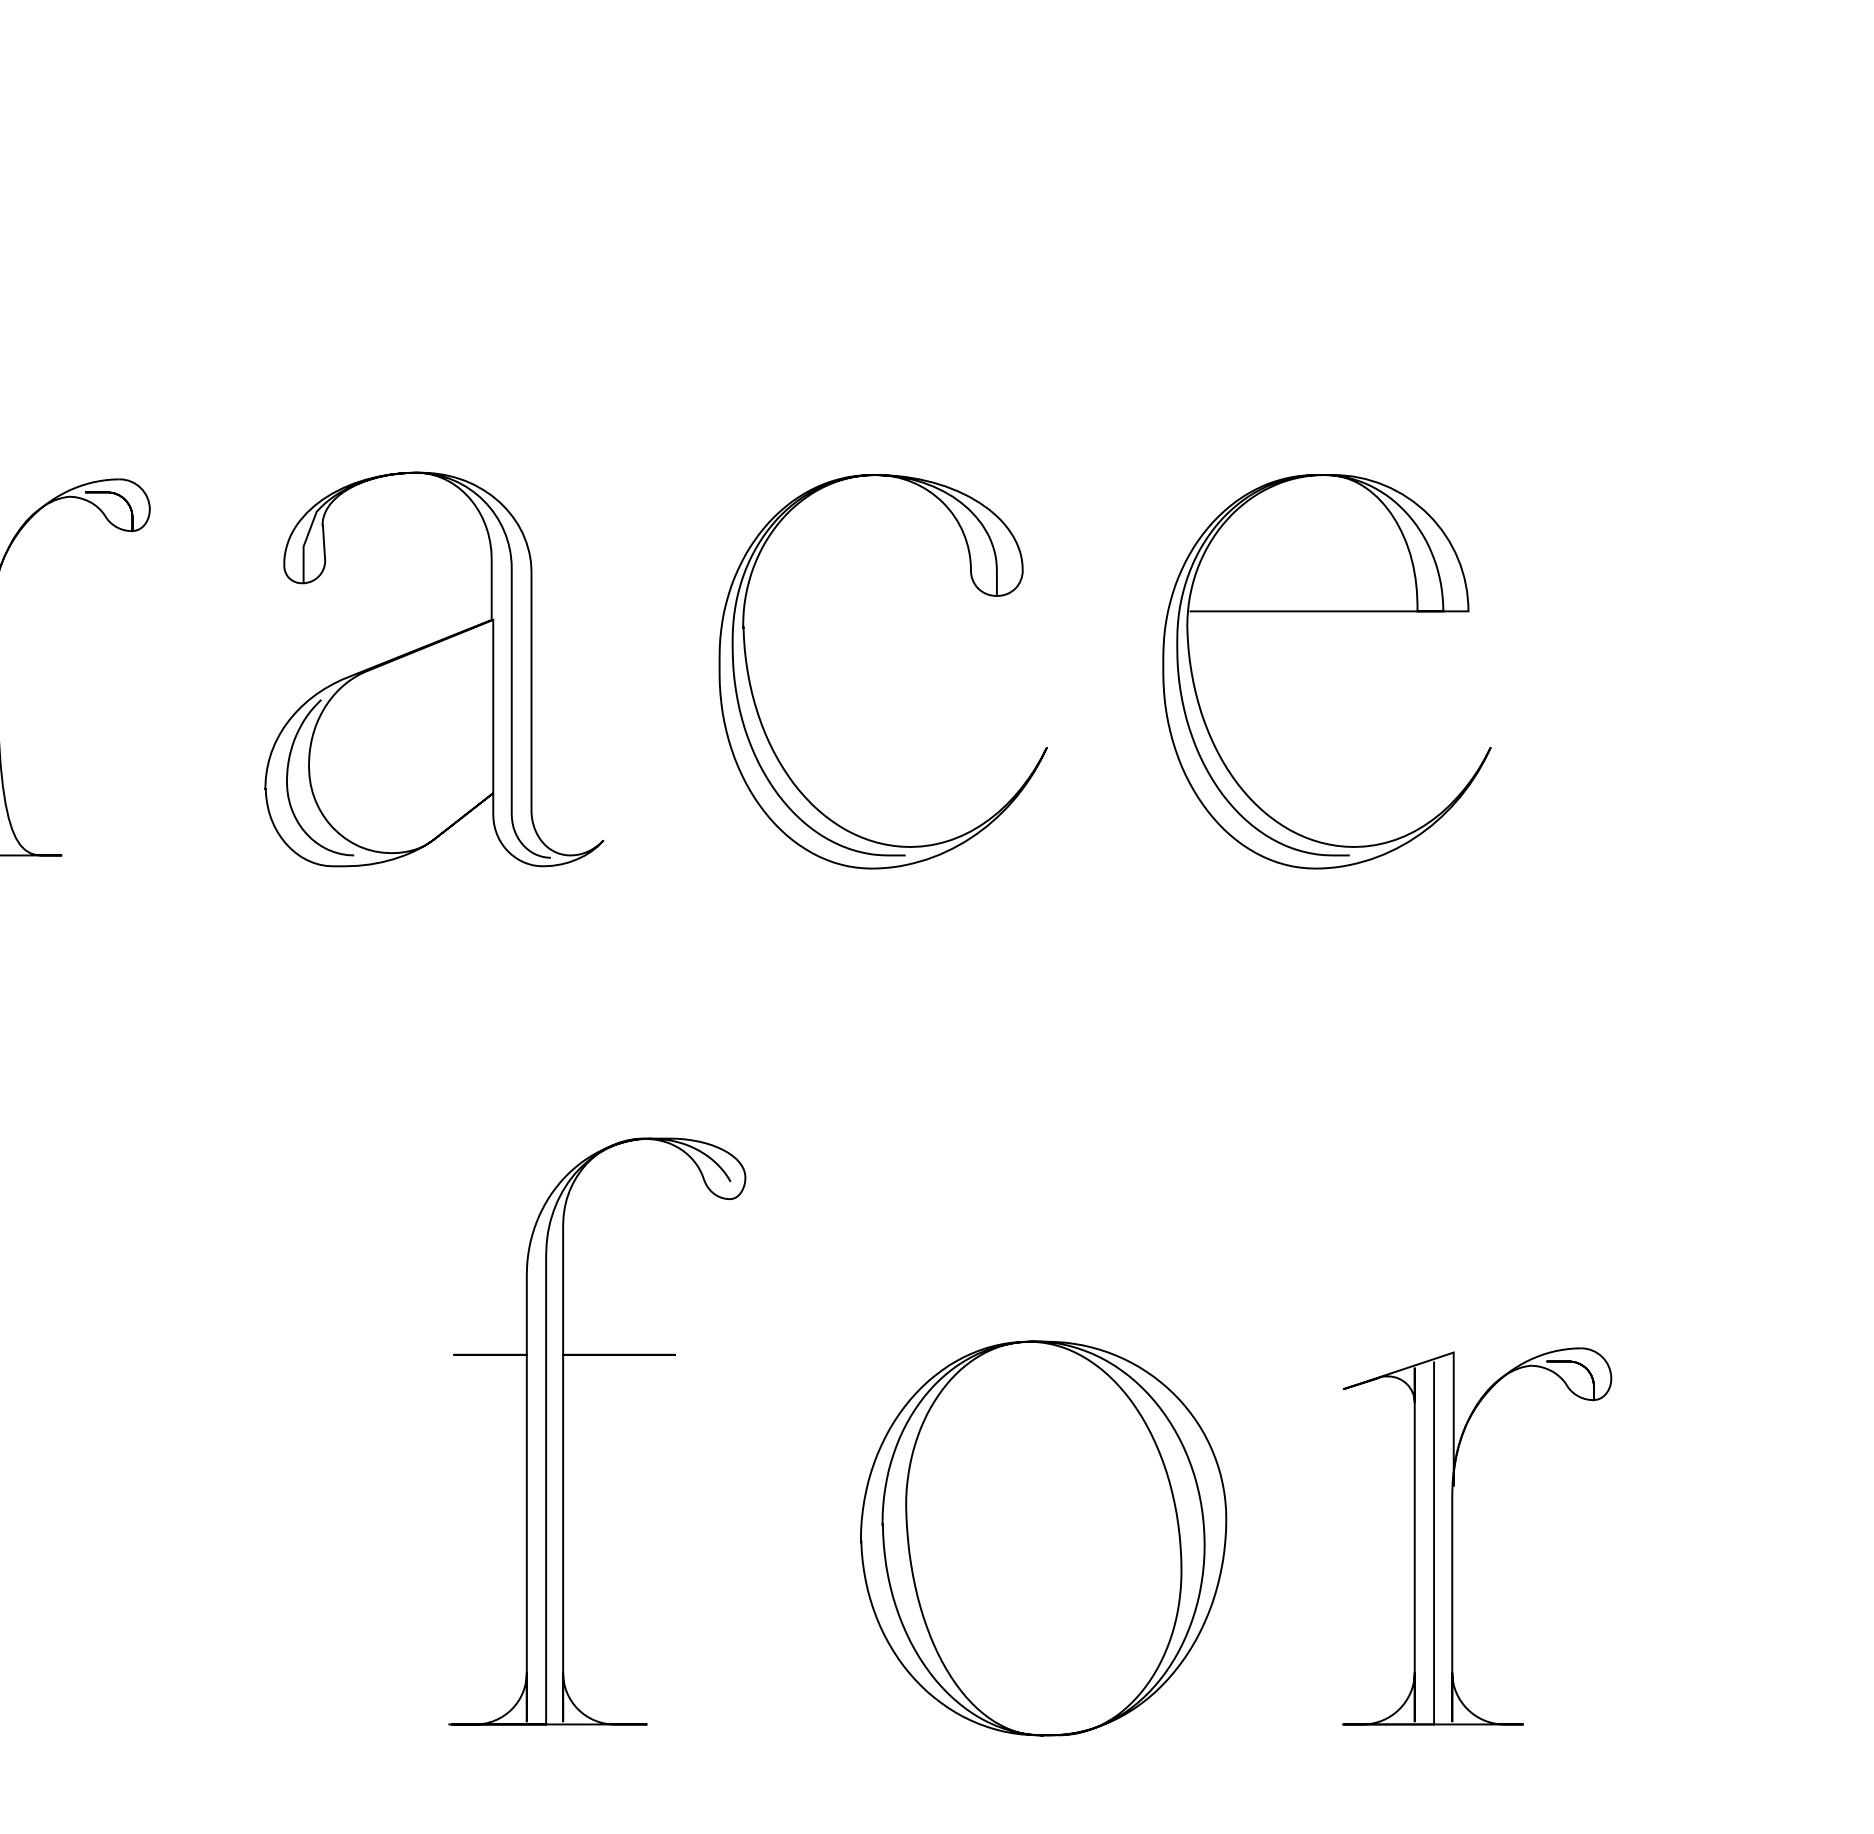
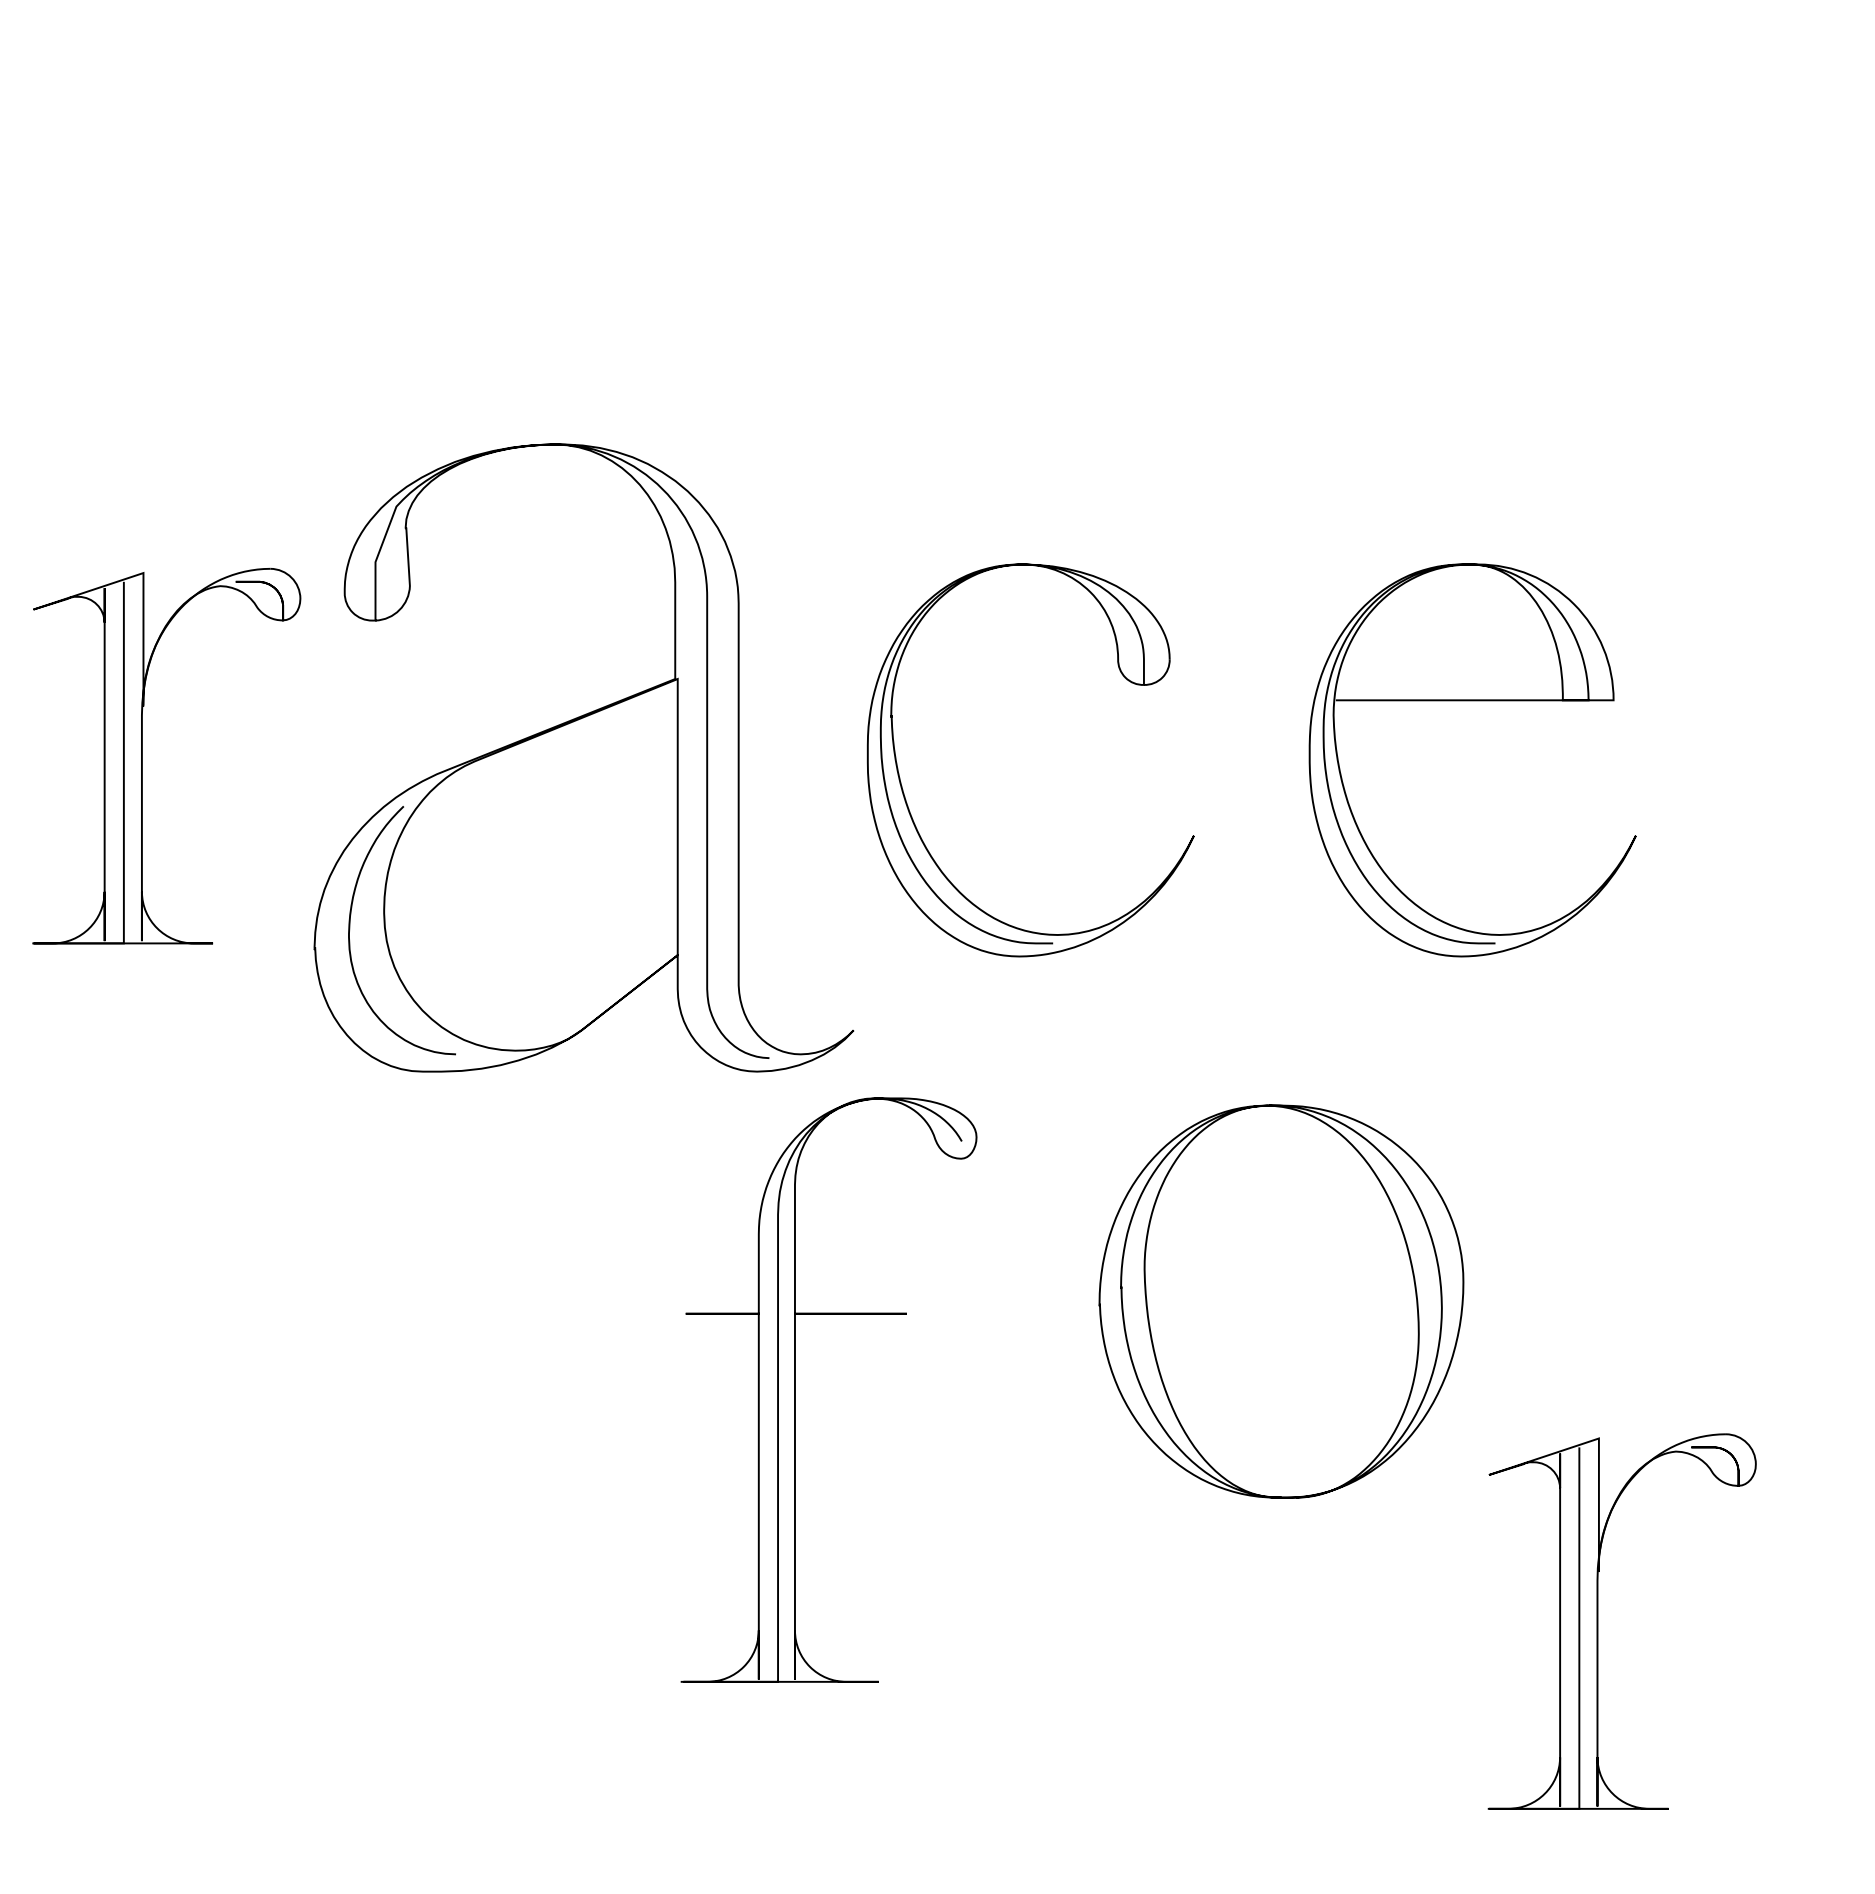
part: (434, 669) -> (583, 758), size x1.6
curve: (563, 1430) -> (795, 1389), moved
curve: (911, 1555) -> (1149, 1318), moved

